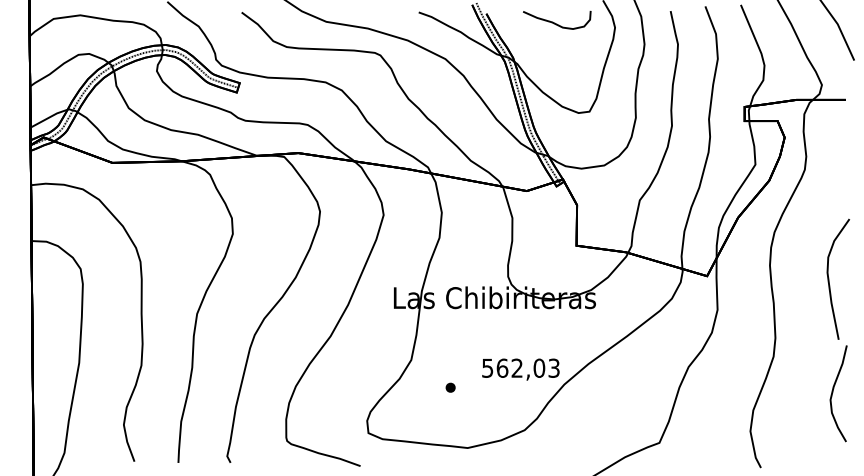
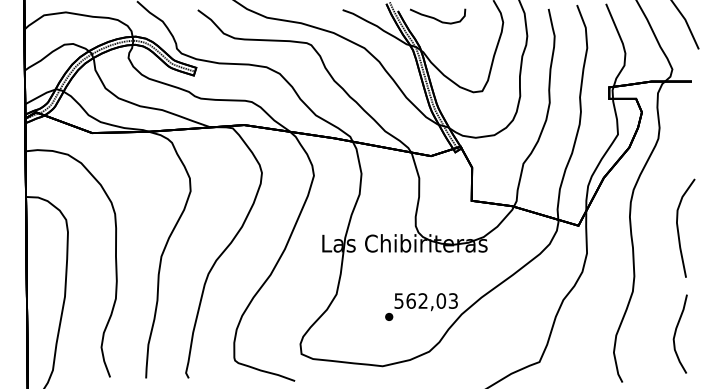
curve: (556, 23) -> (437, 19), moved
part: (450, 387) -> (389, 316), moved
curve: (833, 392) -> (676, 333), moved

